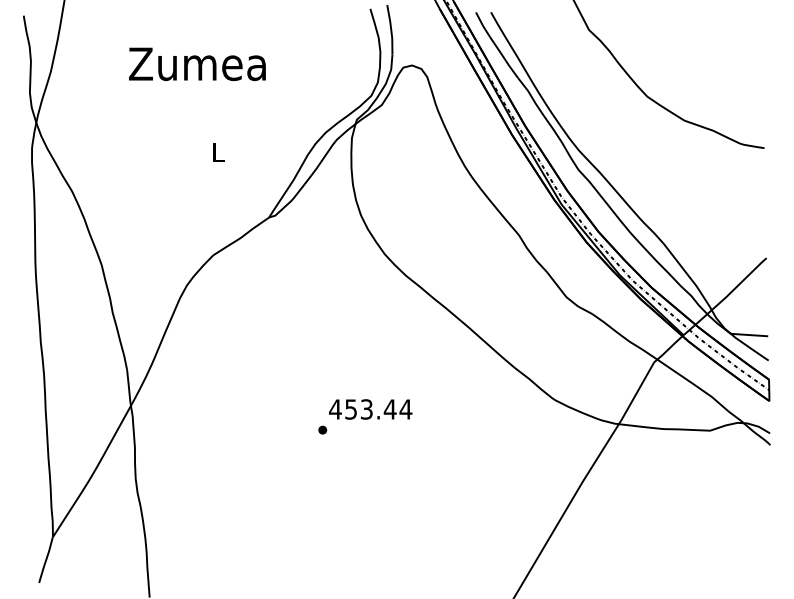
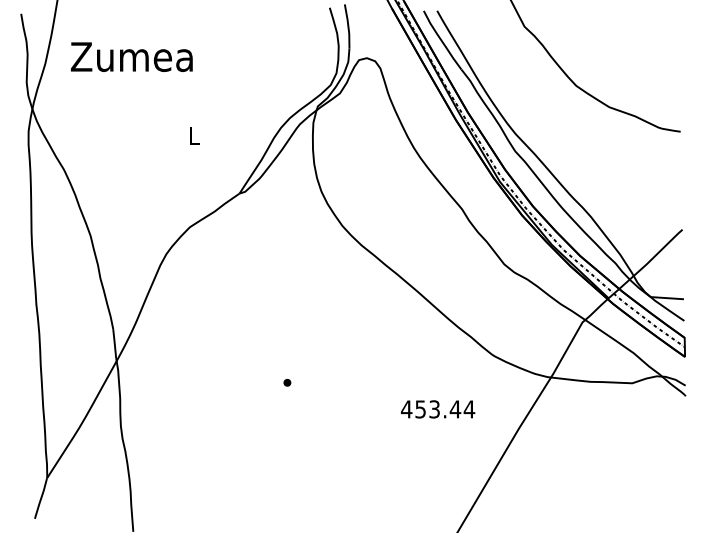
text: (197, 63) -> (131, 56), moved
text: (371, 409) -> (438, 409), moved

